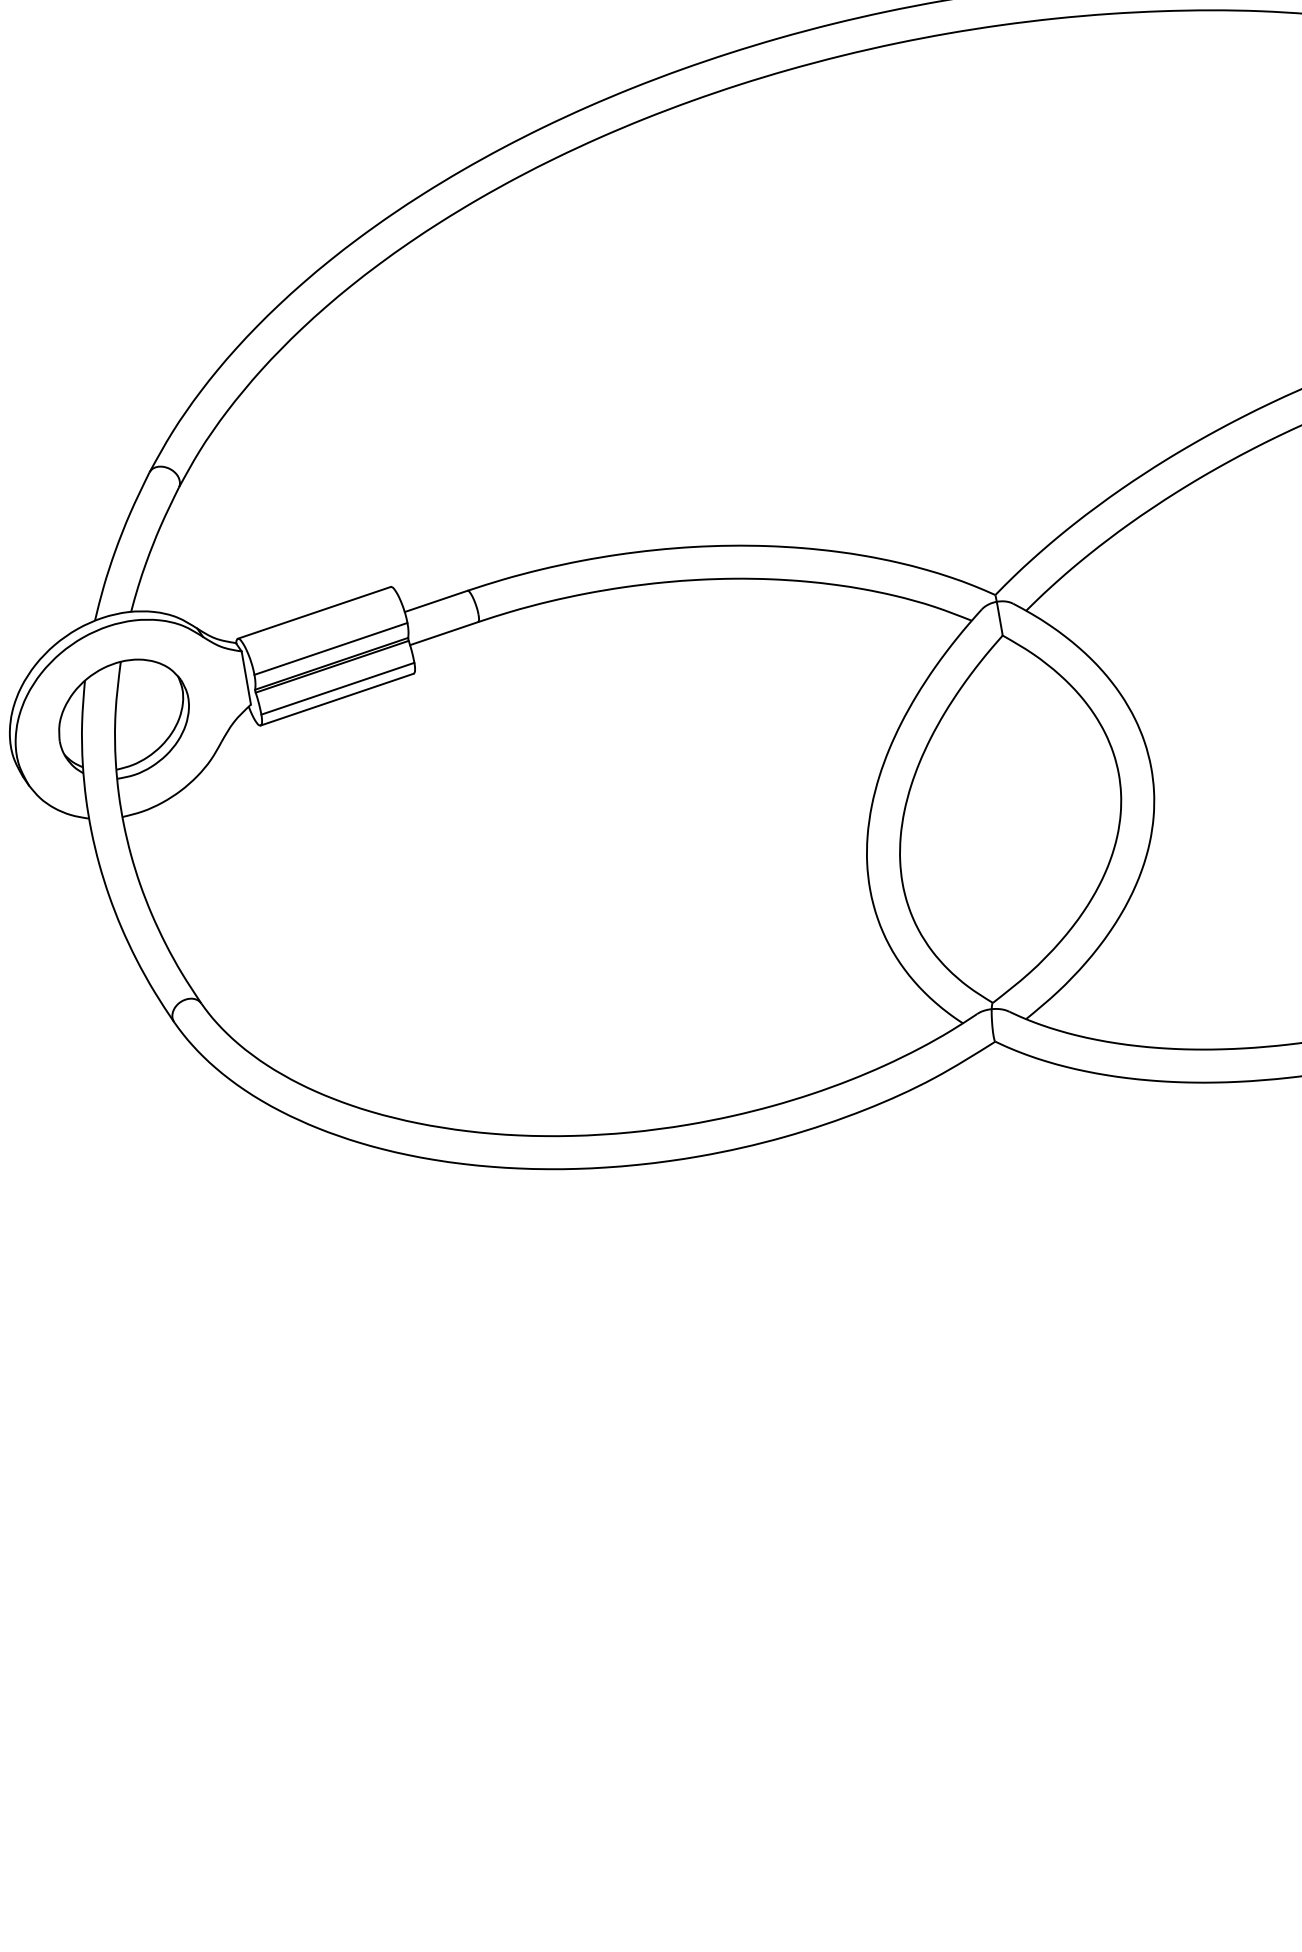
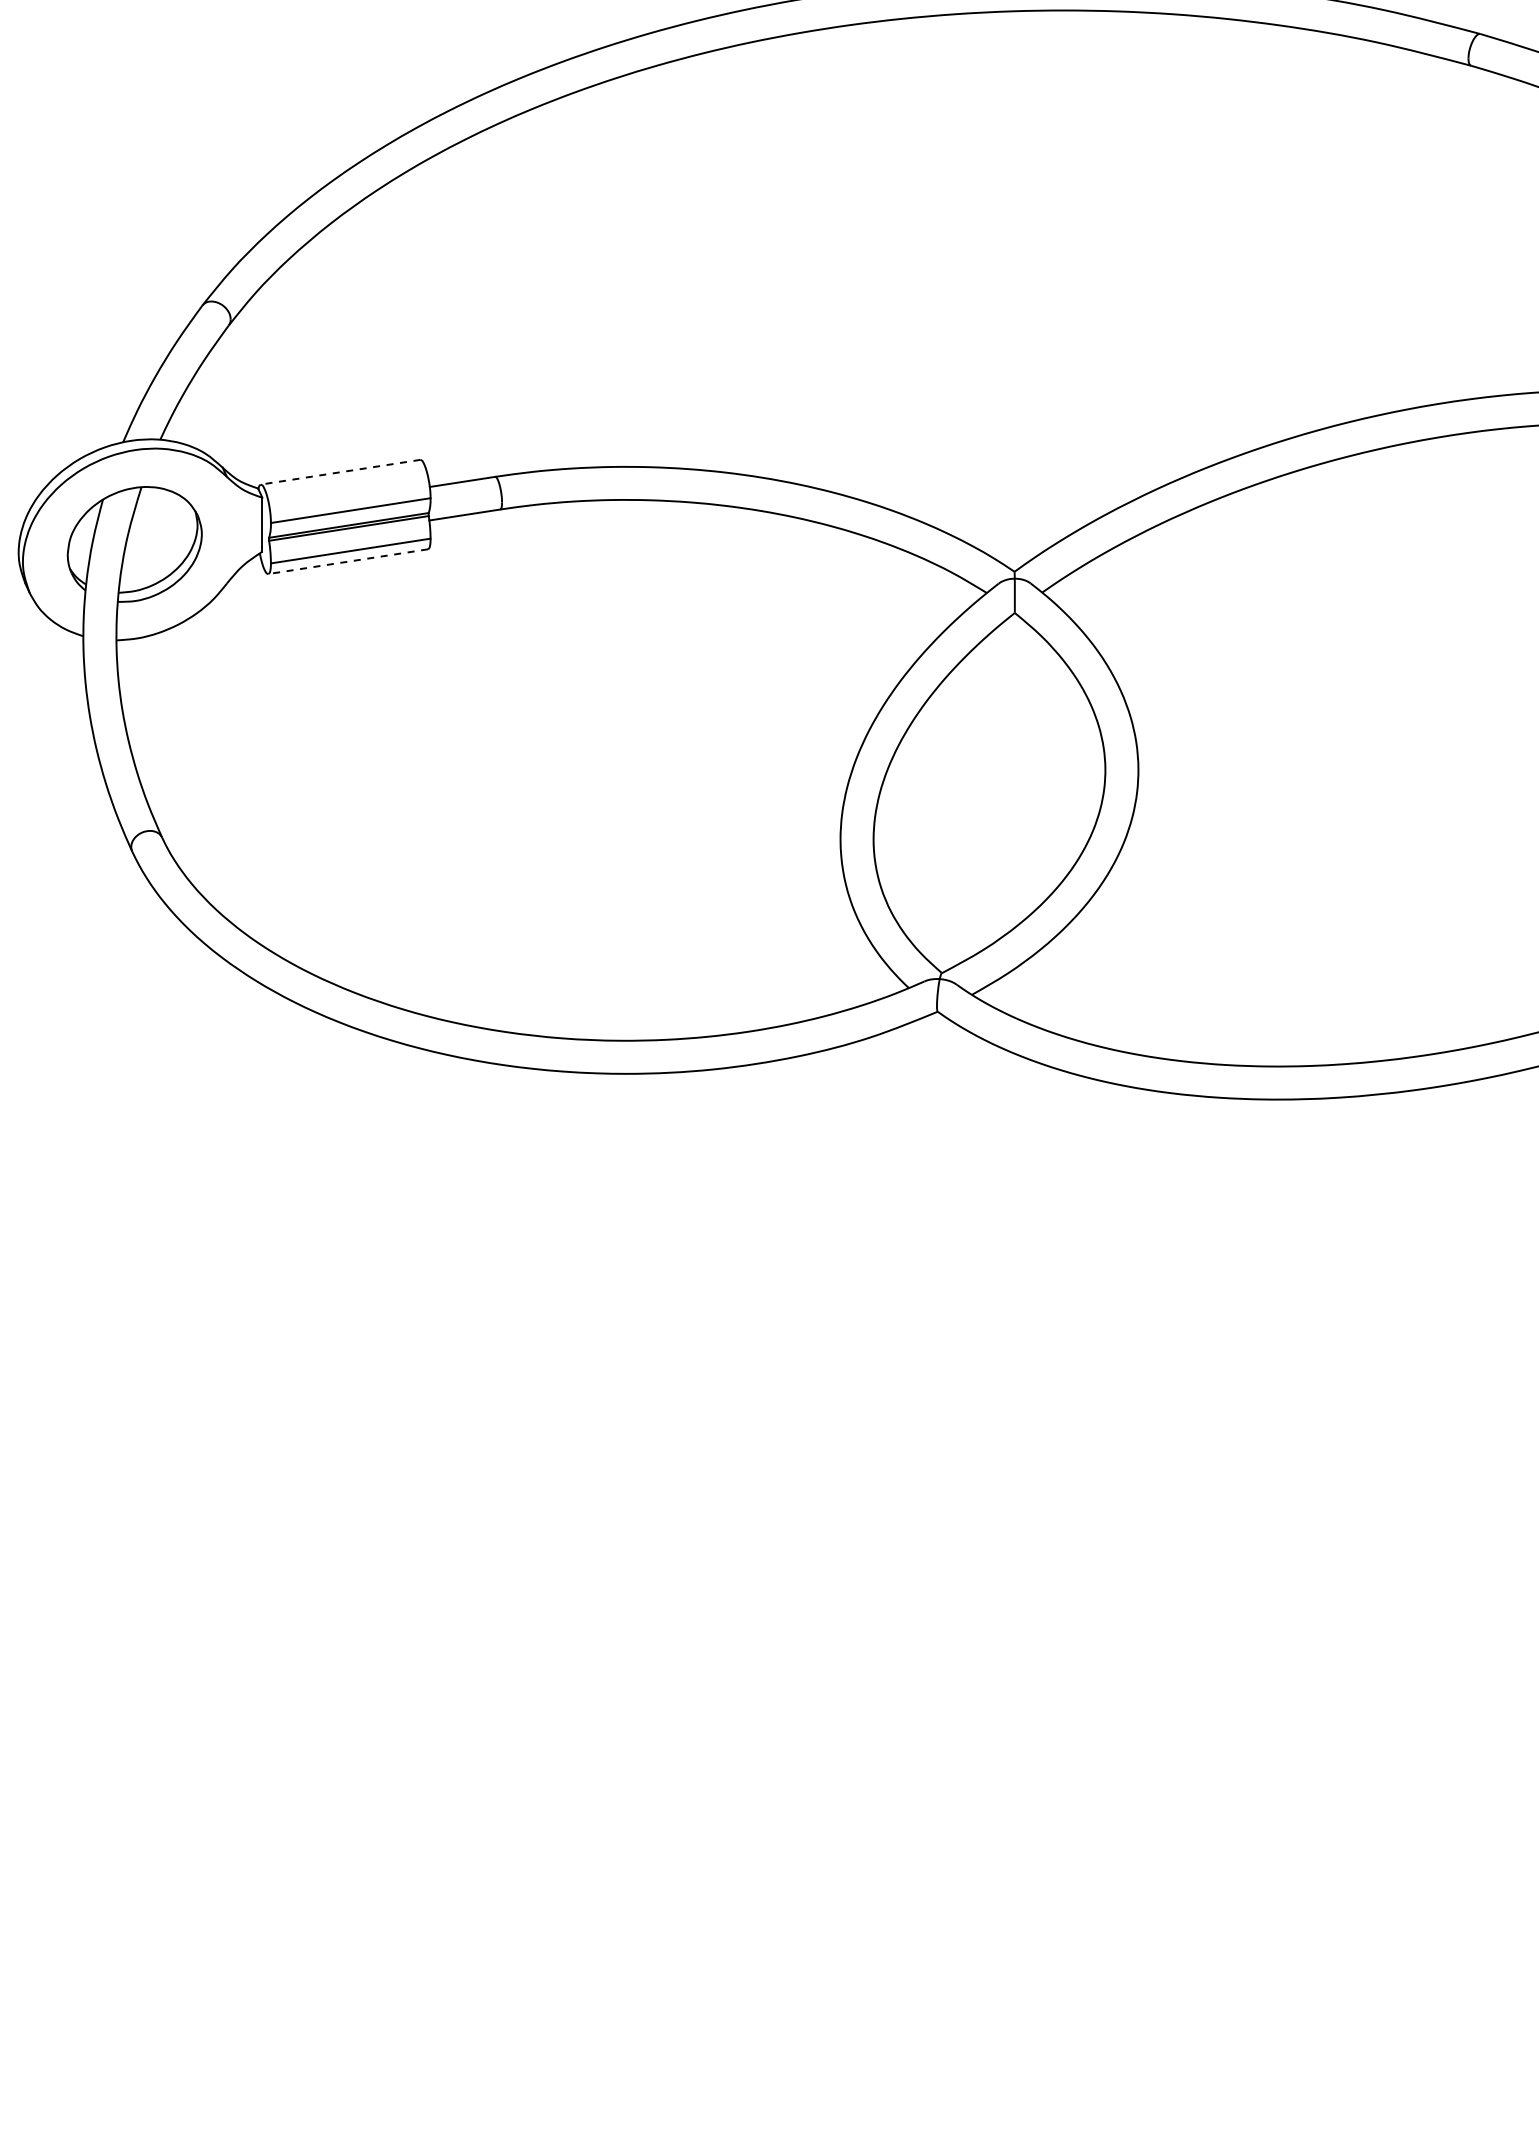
line: (314, 613) -> (340, 472), solid -> dashed
line: (337, 699) -> (348, 561), solid -> dashed

